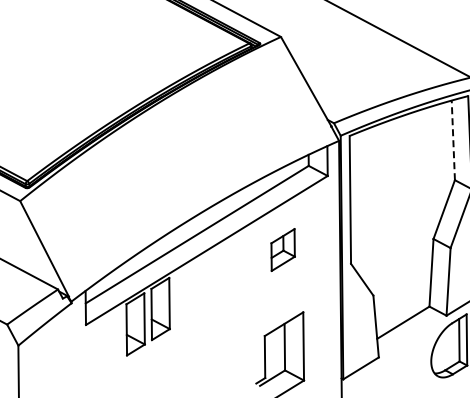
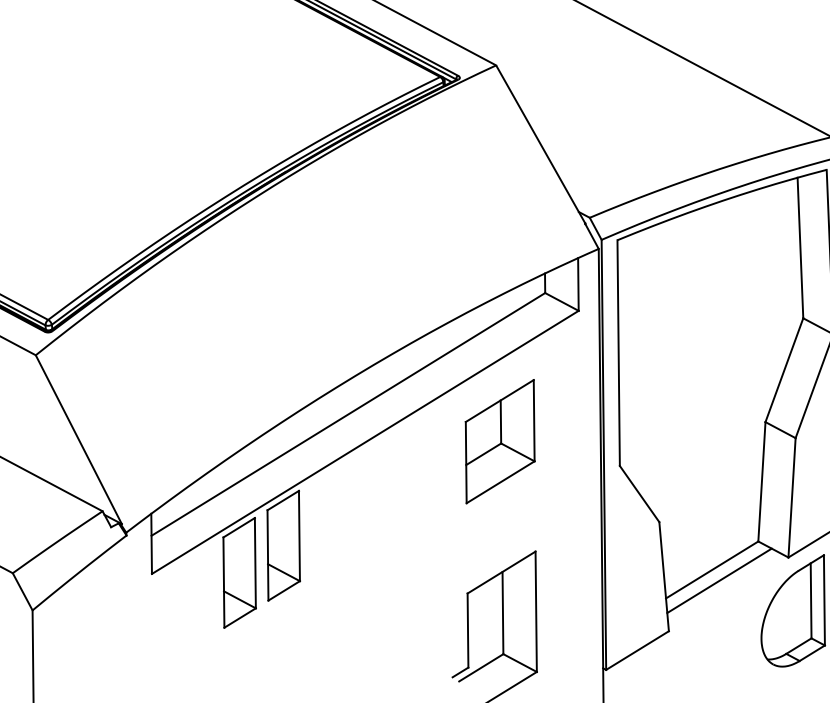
line: (453, 140) -> (800, 248), dashed -> solid
part: (282, 249) -> (498, 440), size x1.67
line: (407, 328) -> (719, 580), added

